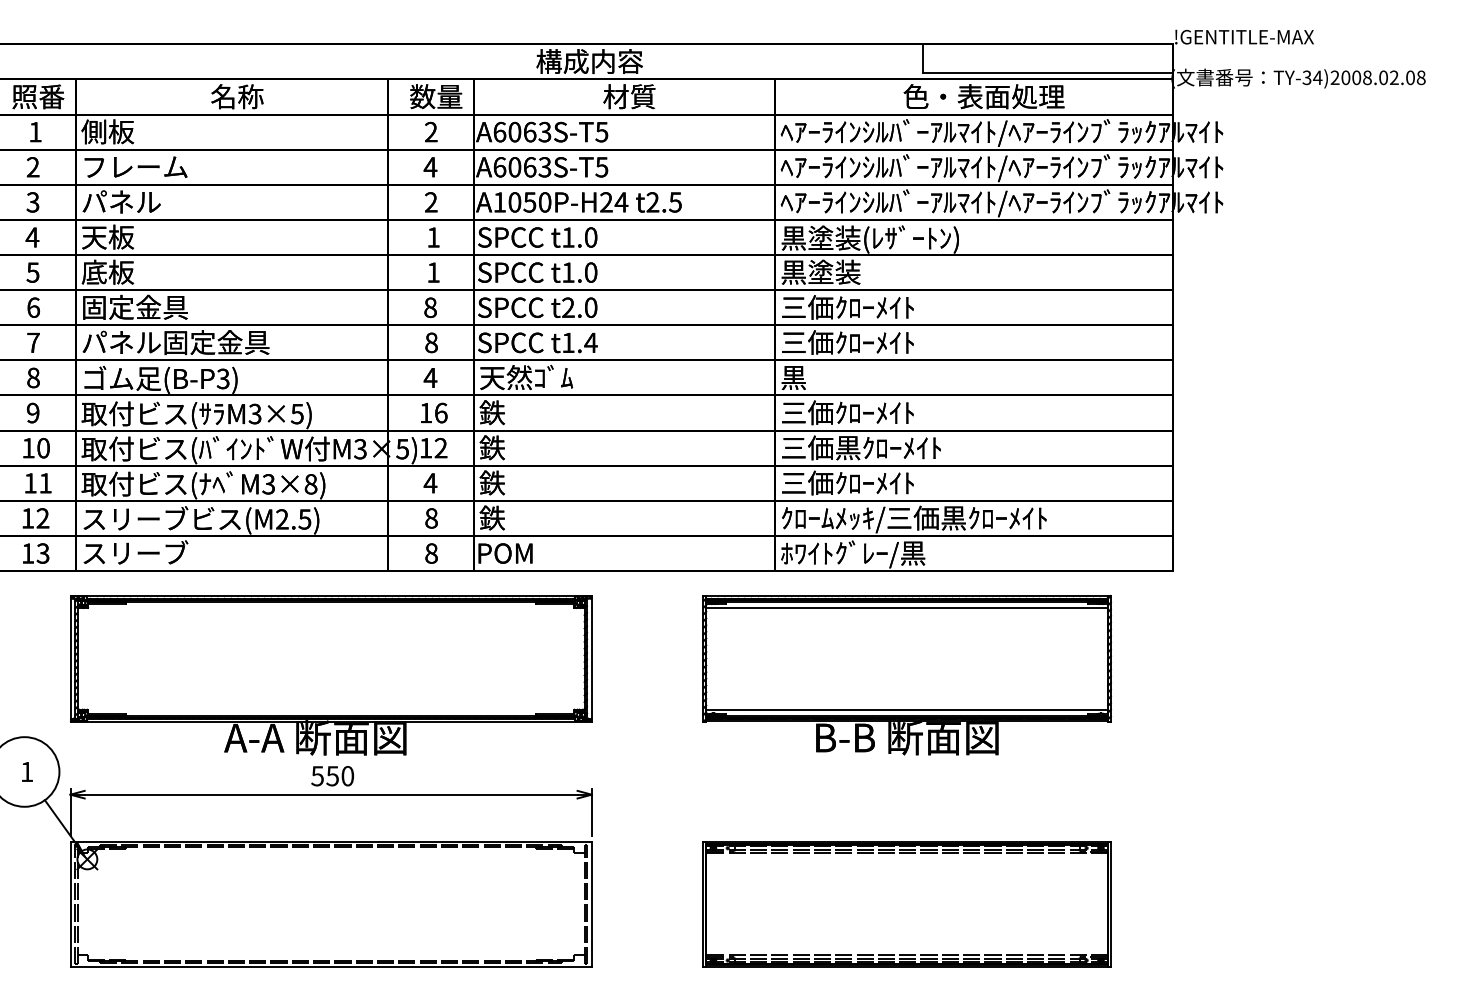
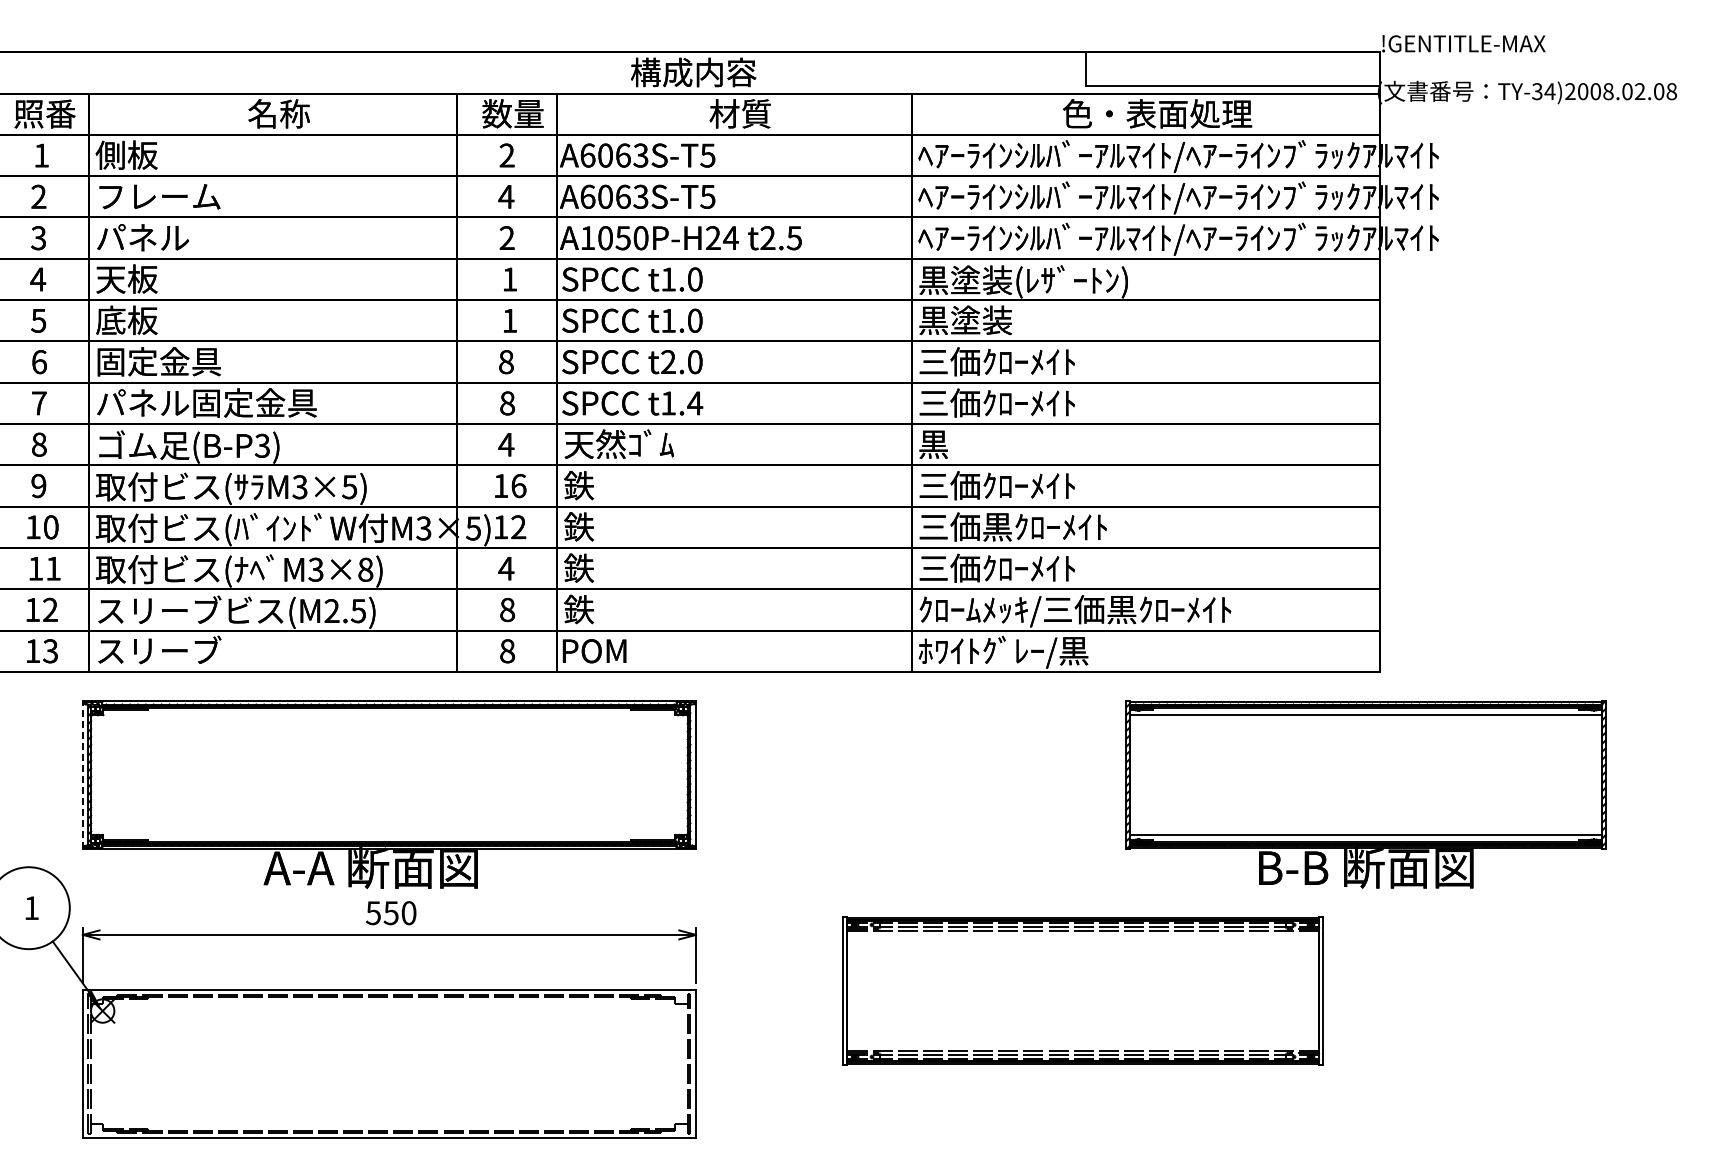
line: (70, 659) -> (82, 775), solid -> dashed
part: (906, 675) -> (1365, 794), moved
part: (906, 903) -> (1082, 990), moved

